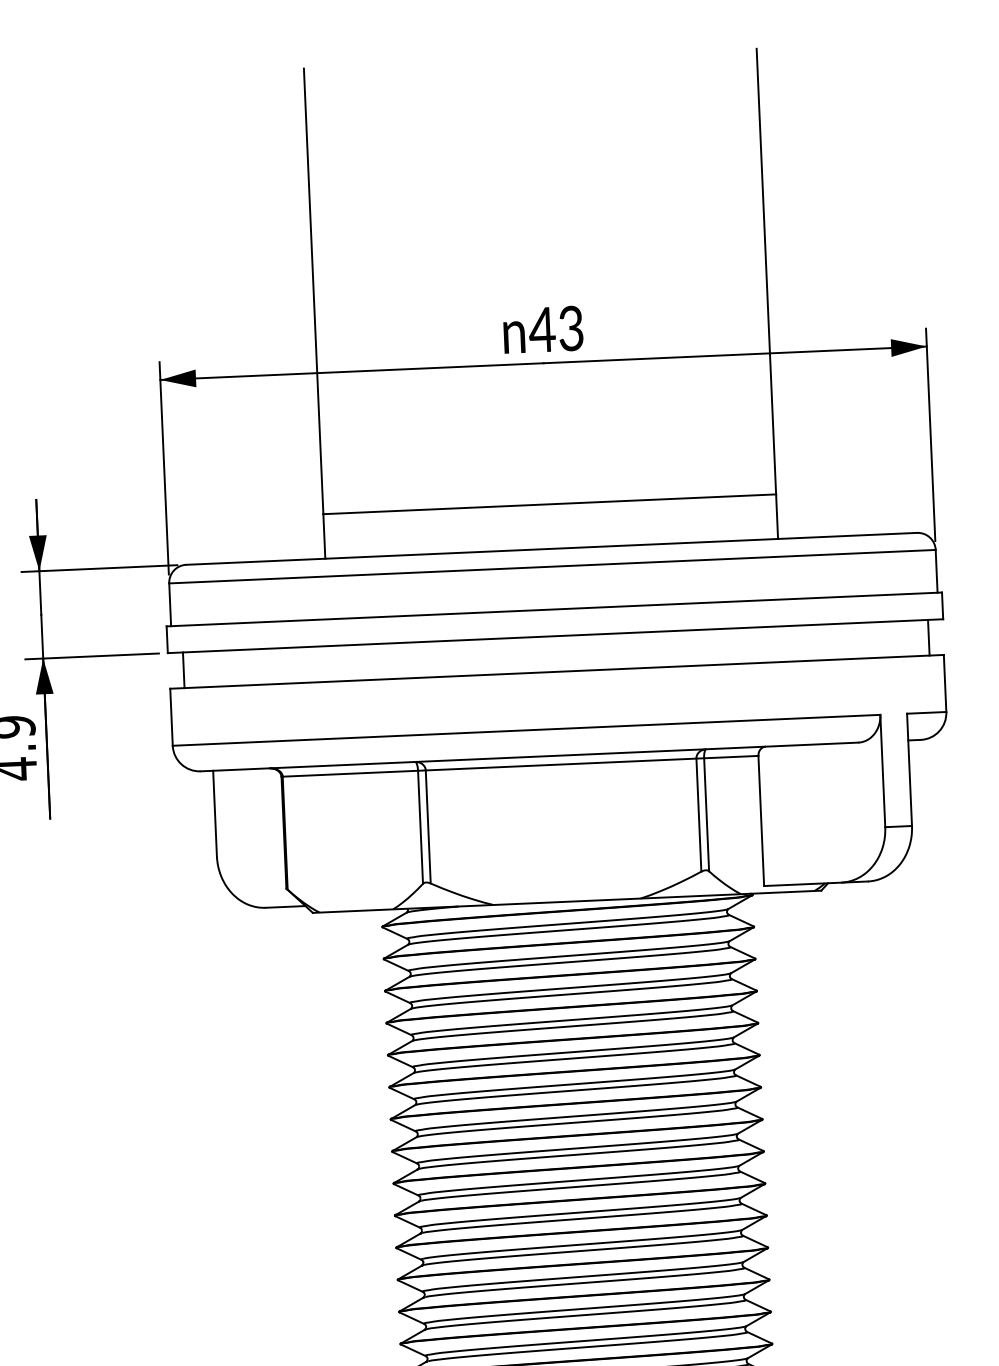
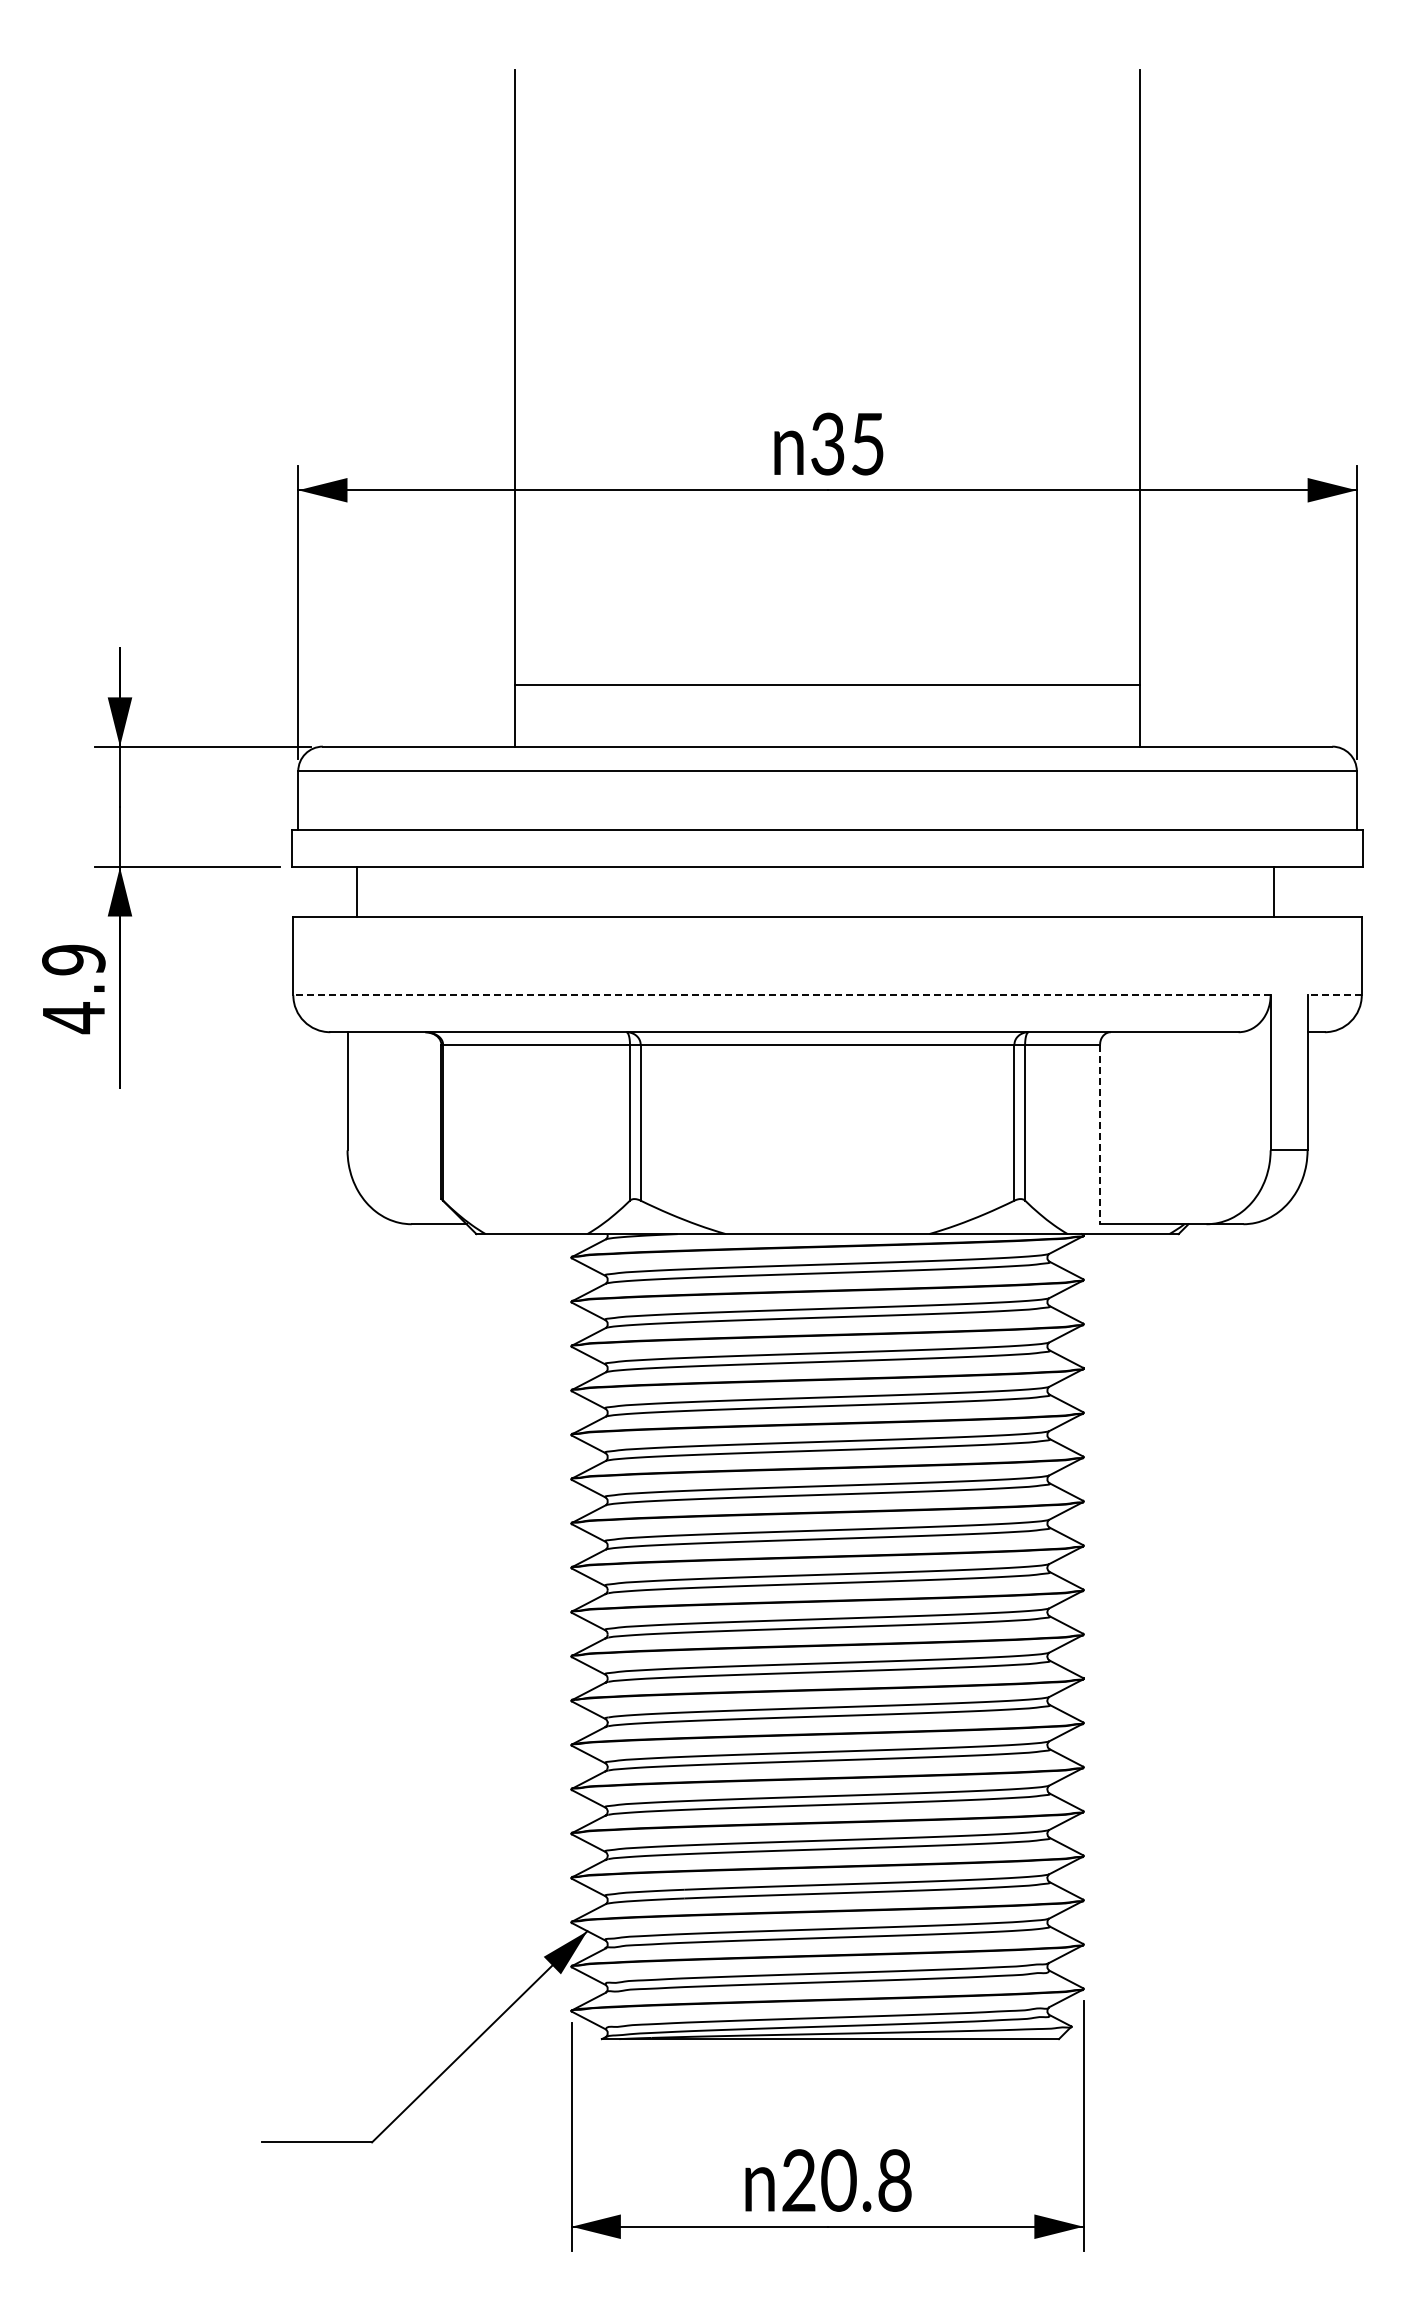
text: (555, 328) -> (846, 443), 43 -> 35
line: (929, 637) -> (1274, 891), moved
line: (184, 669) -> (357, 891), moved
line: (926, 713) -> (1334, 995), solid -> dashed
line: (526, 730) -> (781, 995), solid -> dashed
line: (761, 821) -> (1100, 1134), solid -> dashed

